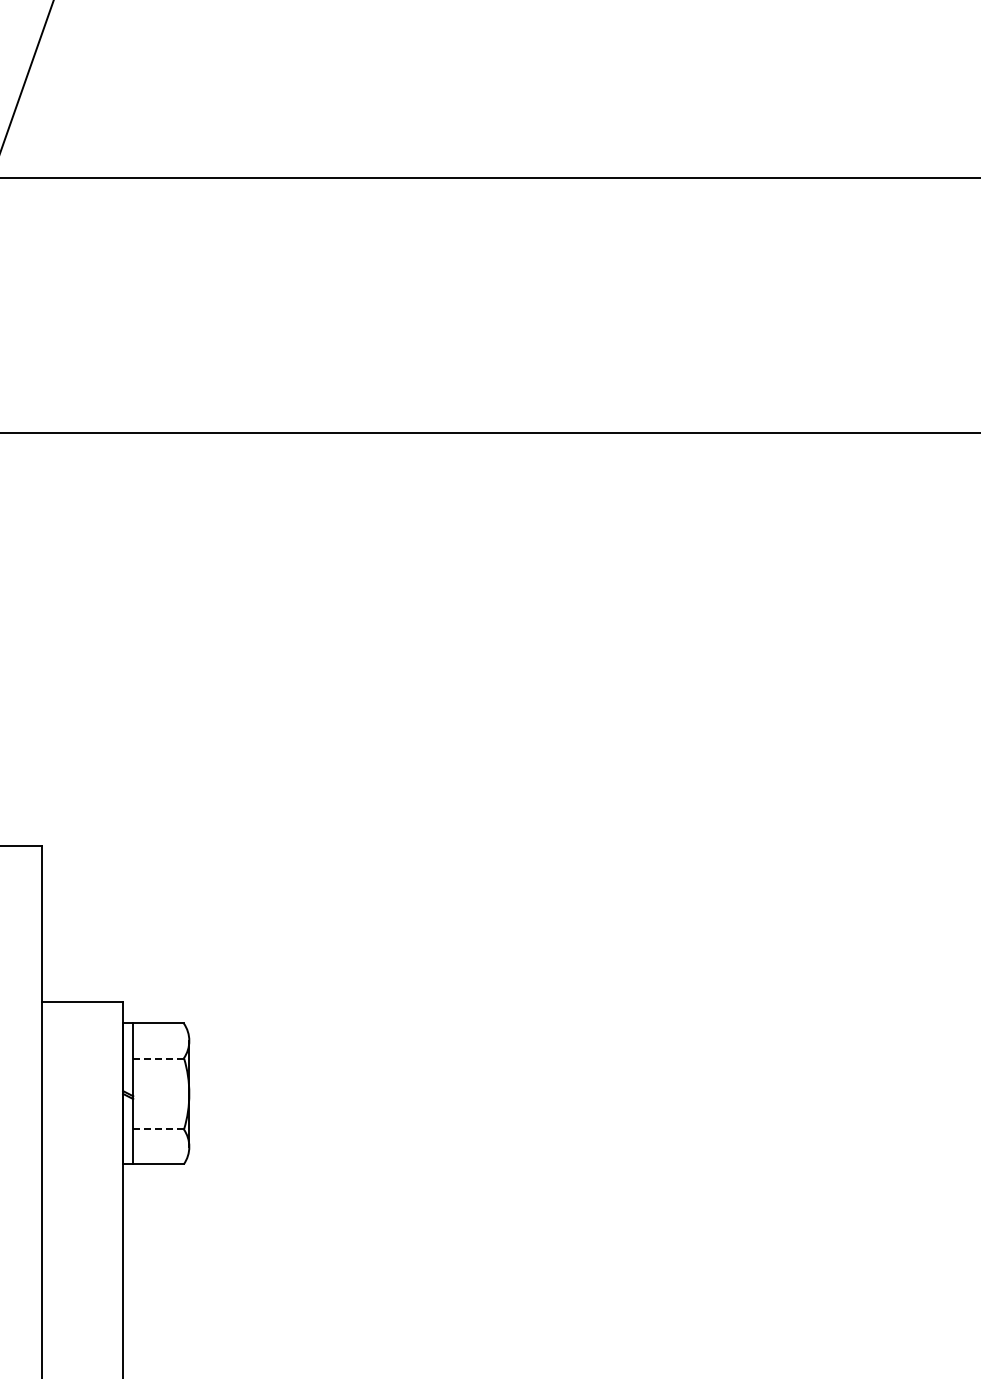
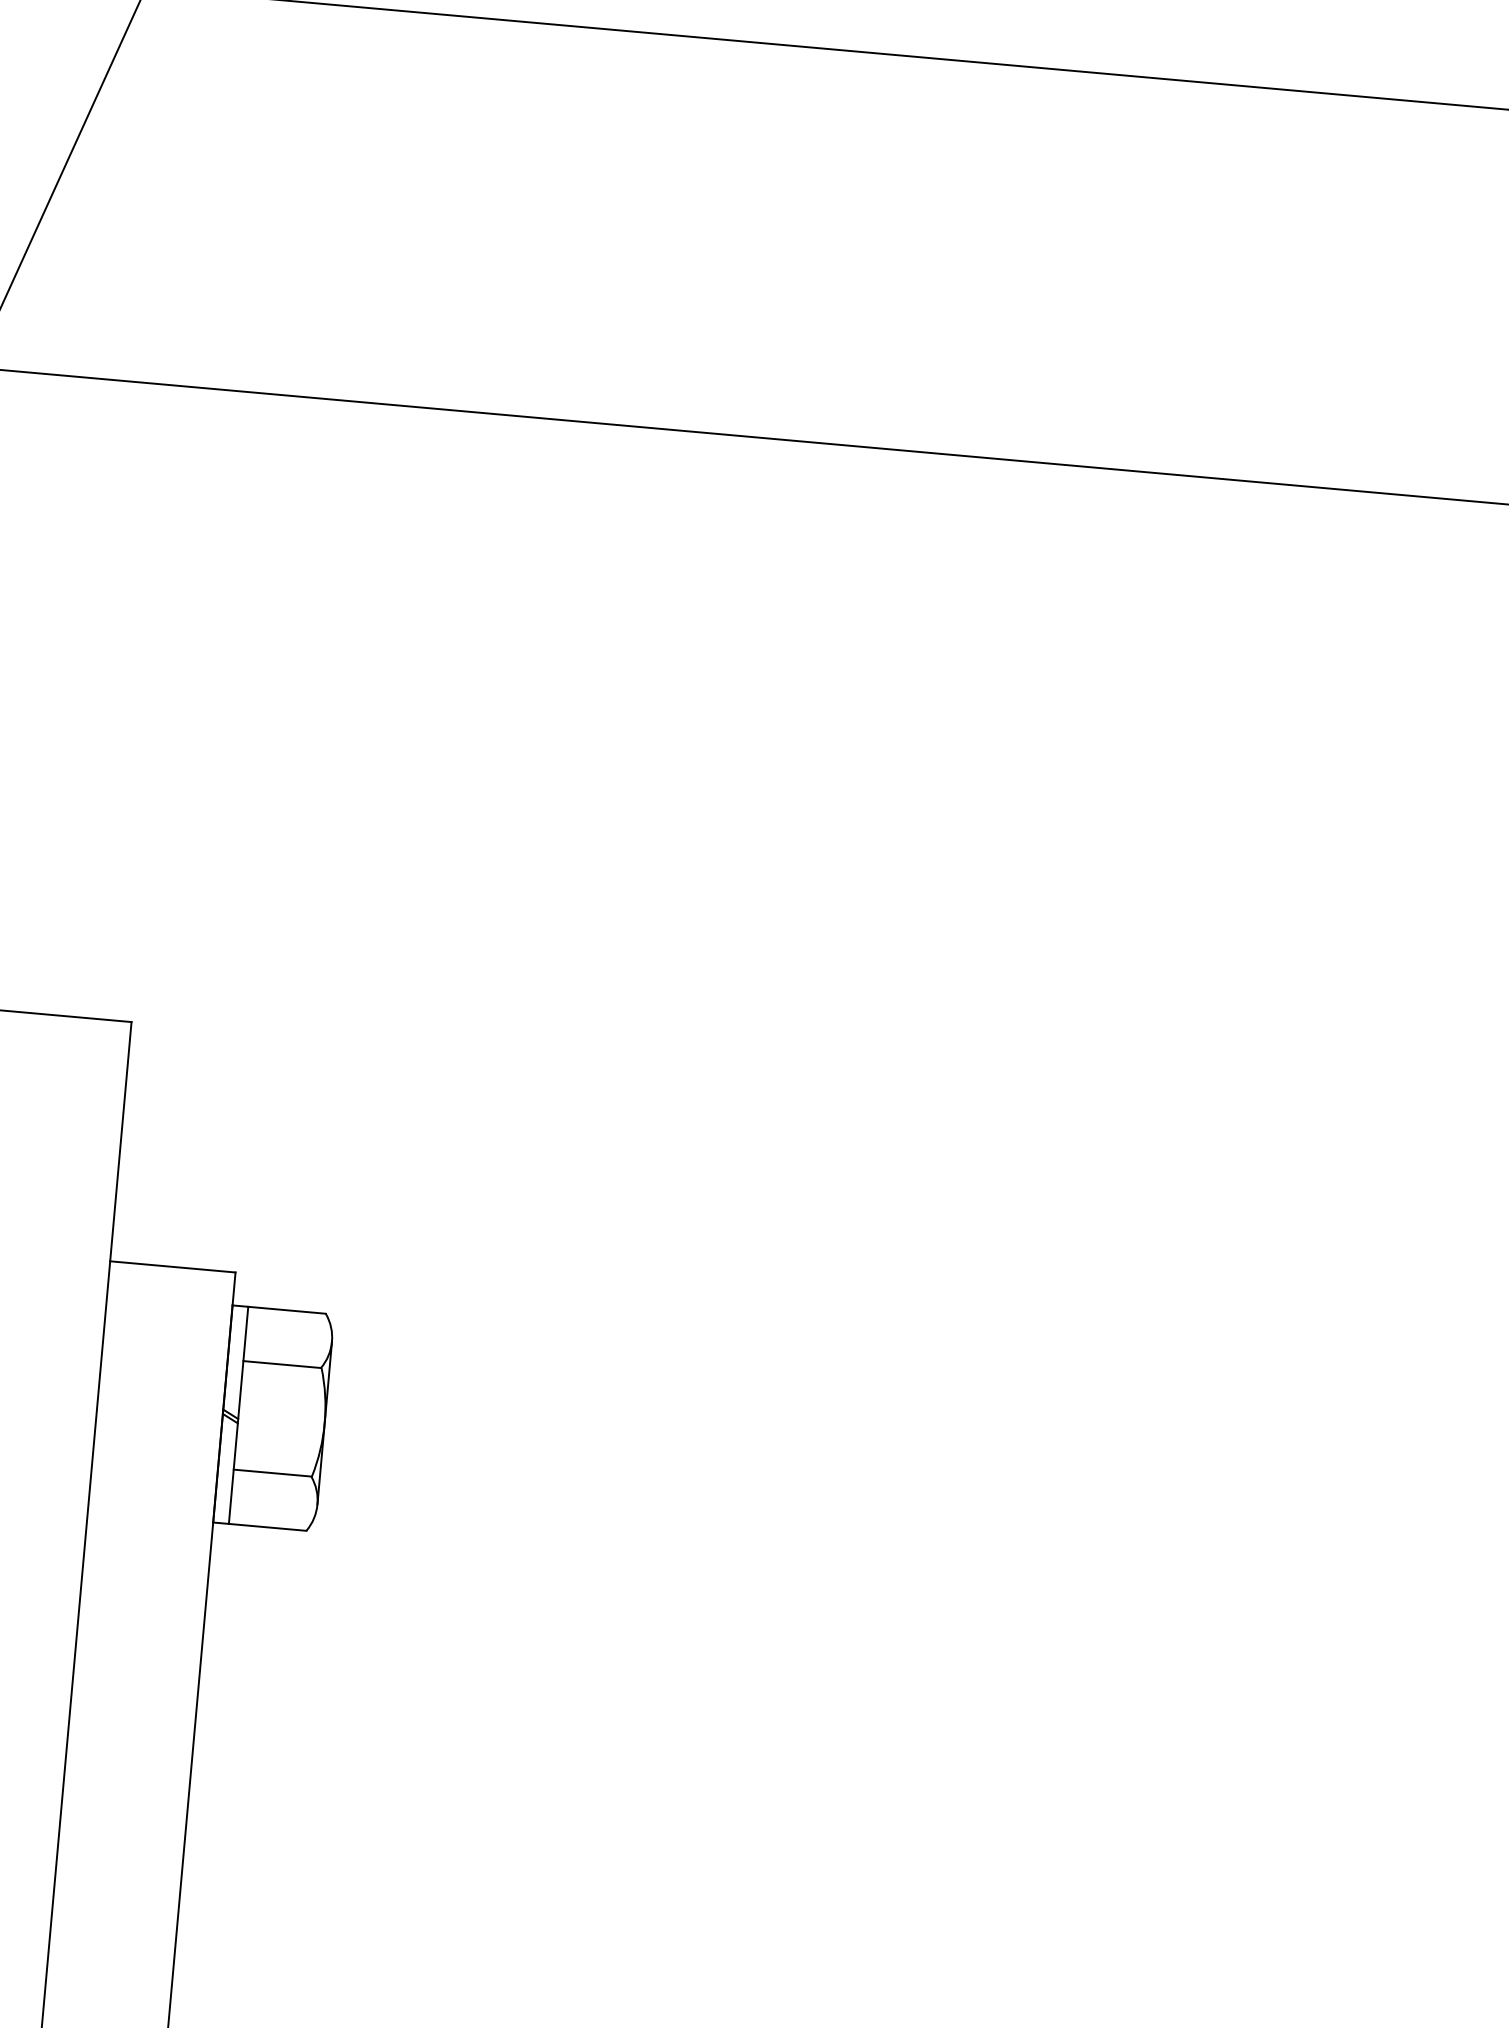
line: (158, 1058) -> (282, 1364), dashed -> solid
line: (158, 1129) -> (272, 1473), dashed -> solid

